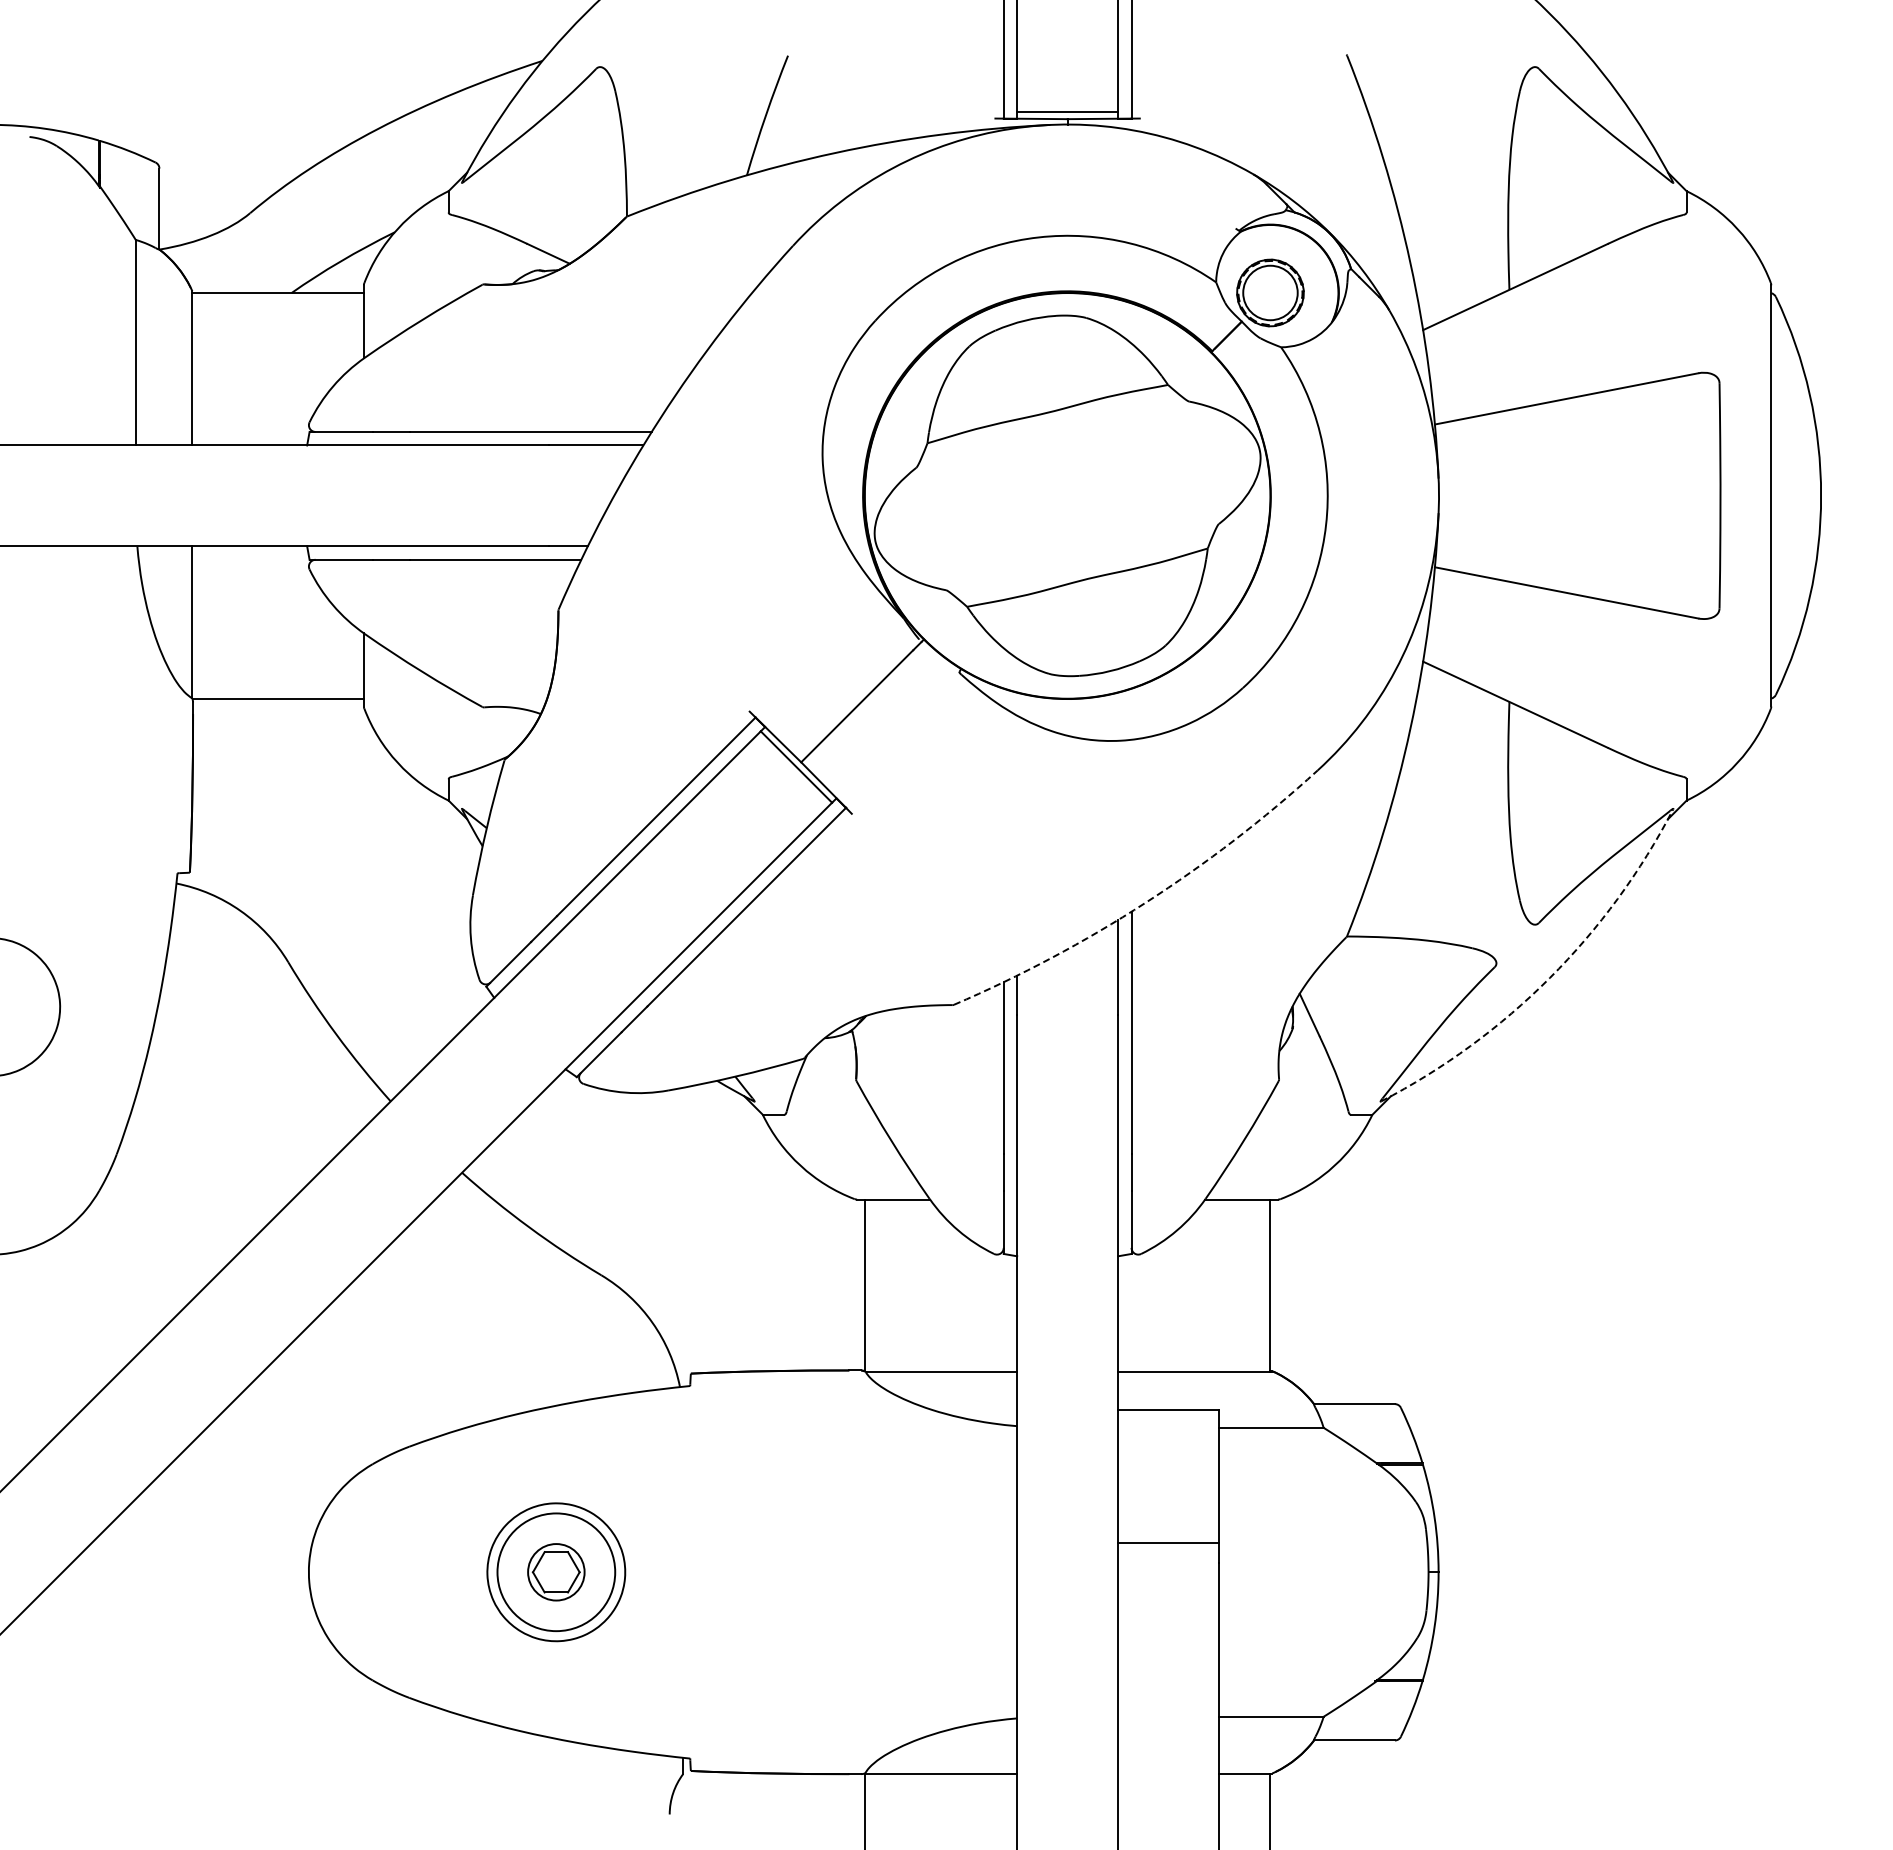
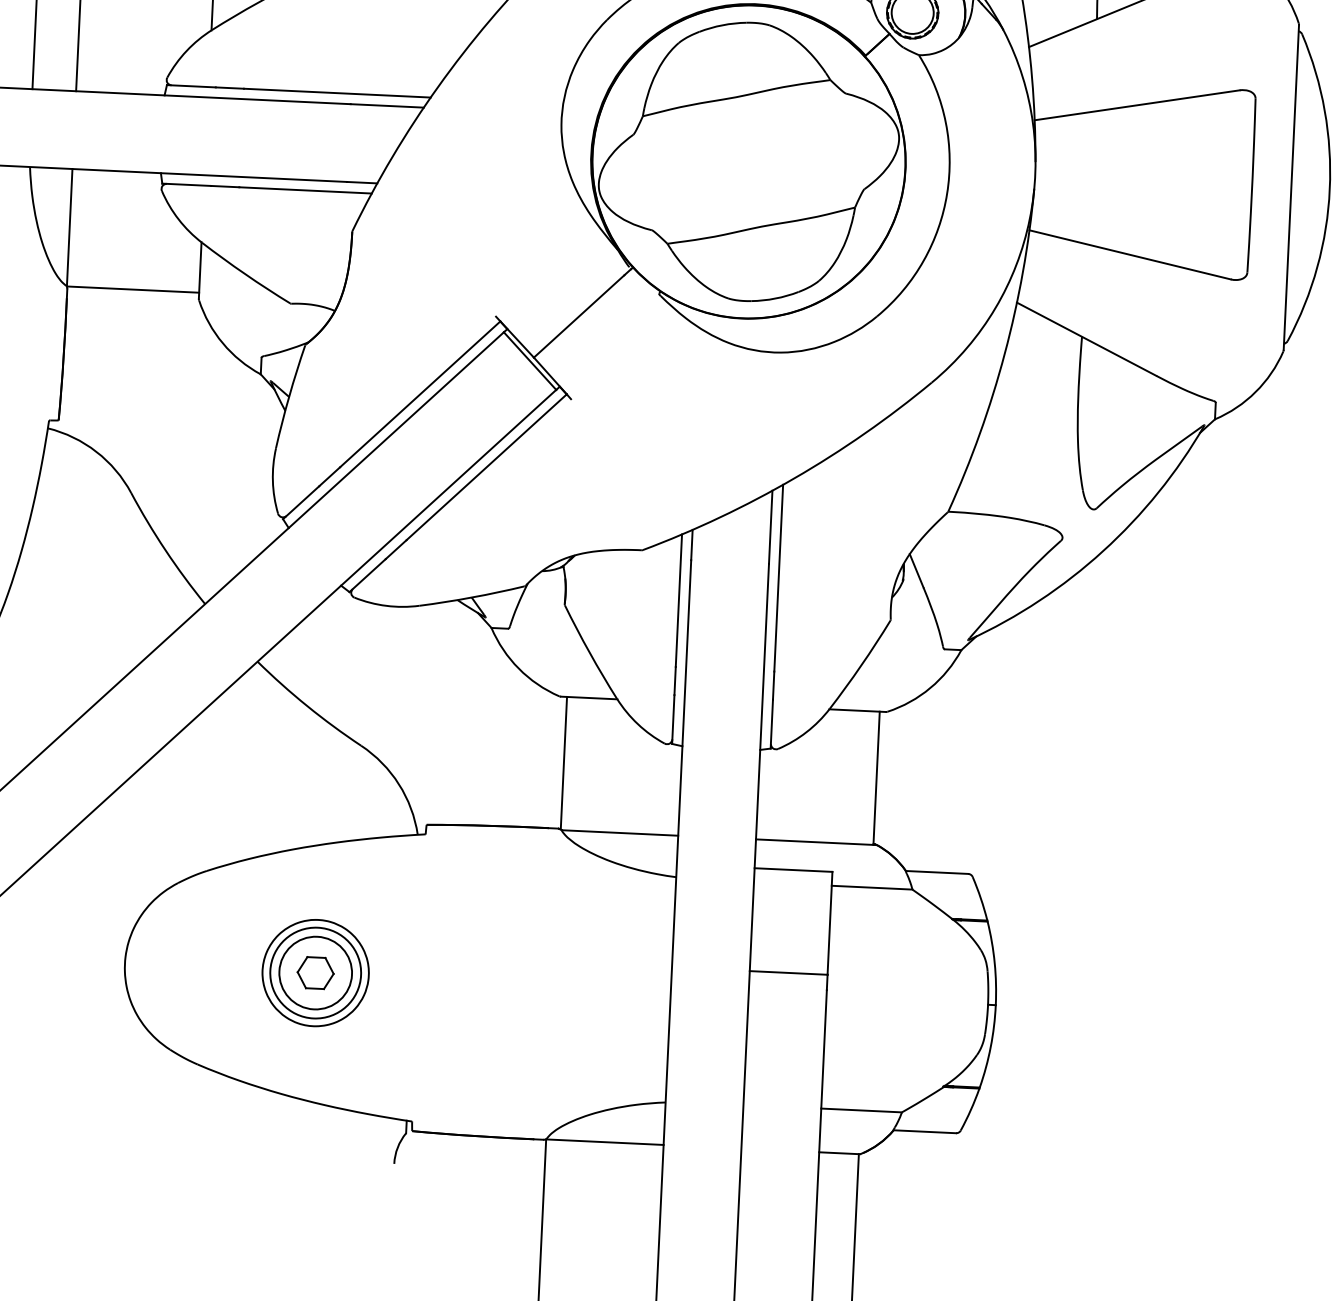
arc: (1145, 902) -> (794, 478), dashed -> solid
arc: (1549, 978) -> (1102, 551), dashed -> solid
circle: (556, 1572) -> (315, 973), size x1.67

